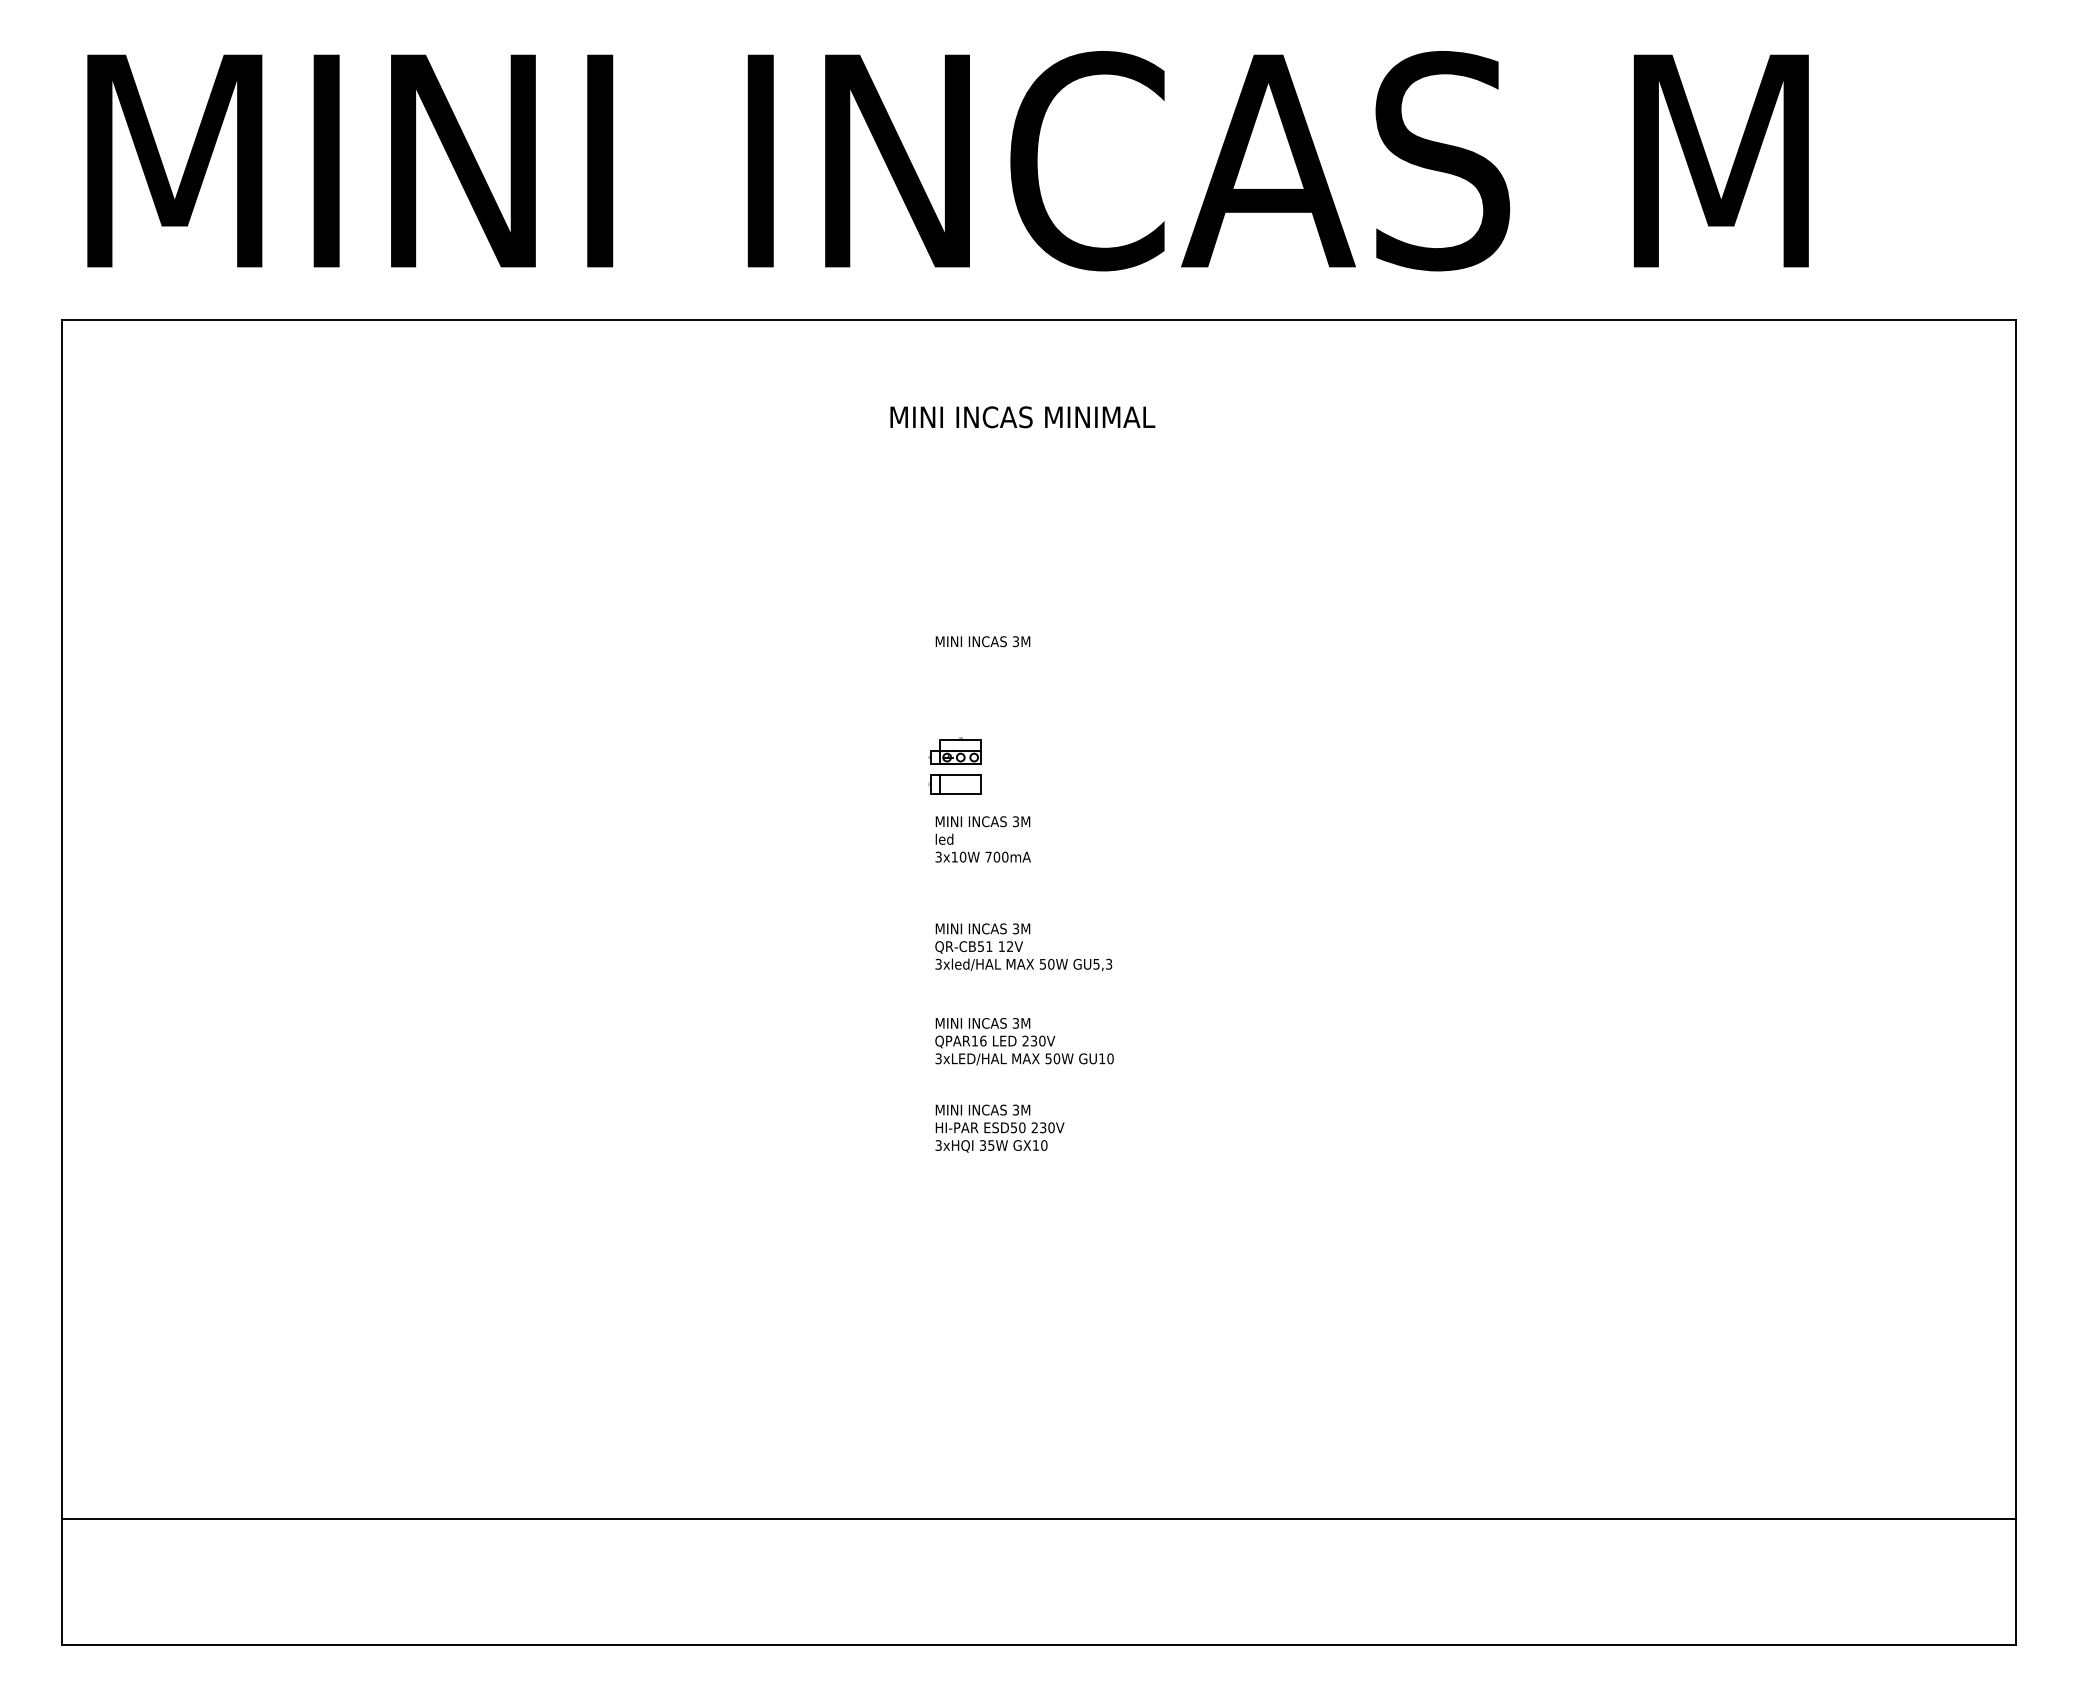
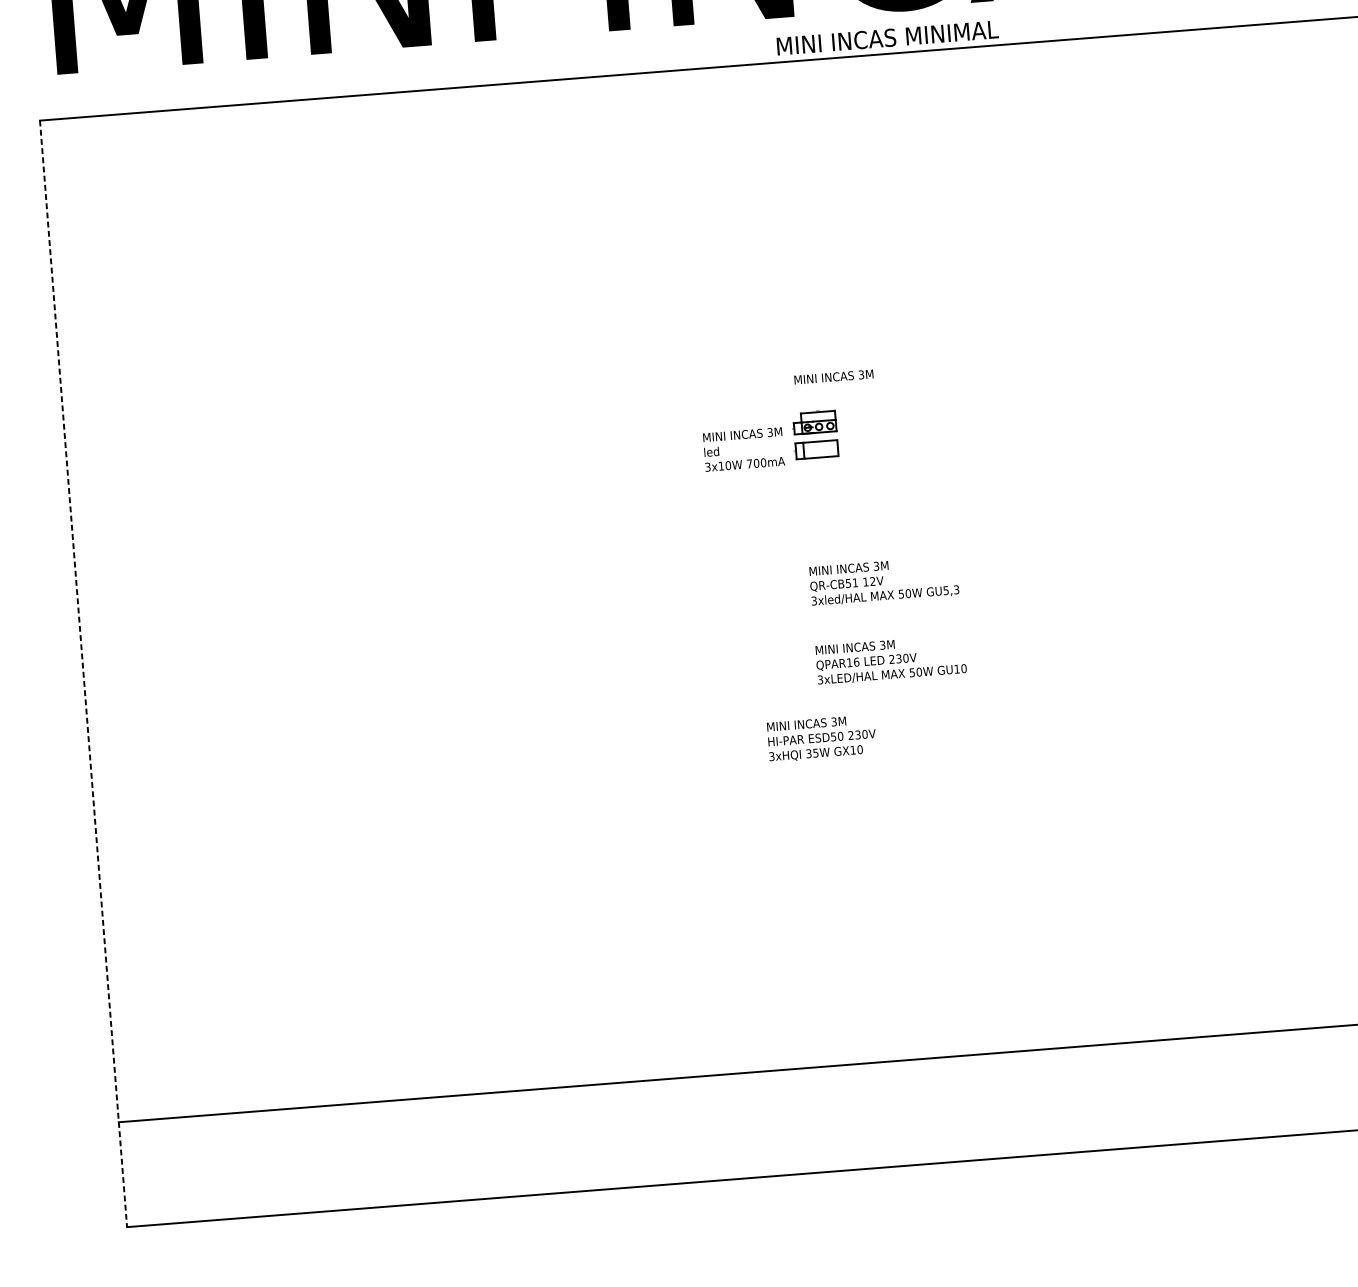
text: (1022, 417) -> (887, 38), moved
text: (982, 641) -> (833, 376), moved
text: (982, 839) -> (743, 449), moved
line: (62, 983) -> (83, 674), solid -> dashed
text: (999, 1128) -> (821, 738), moved

